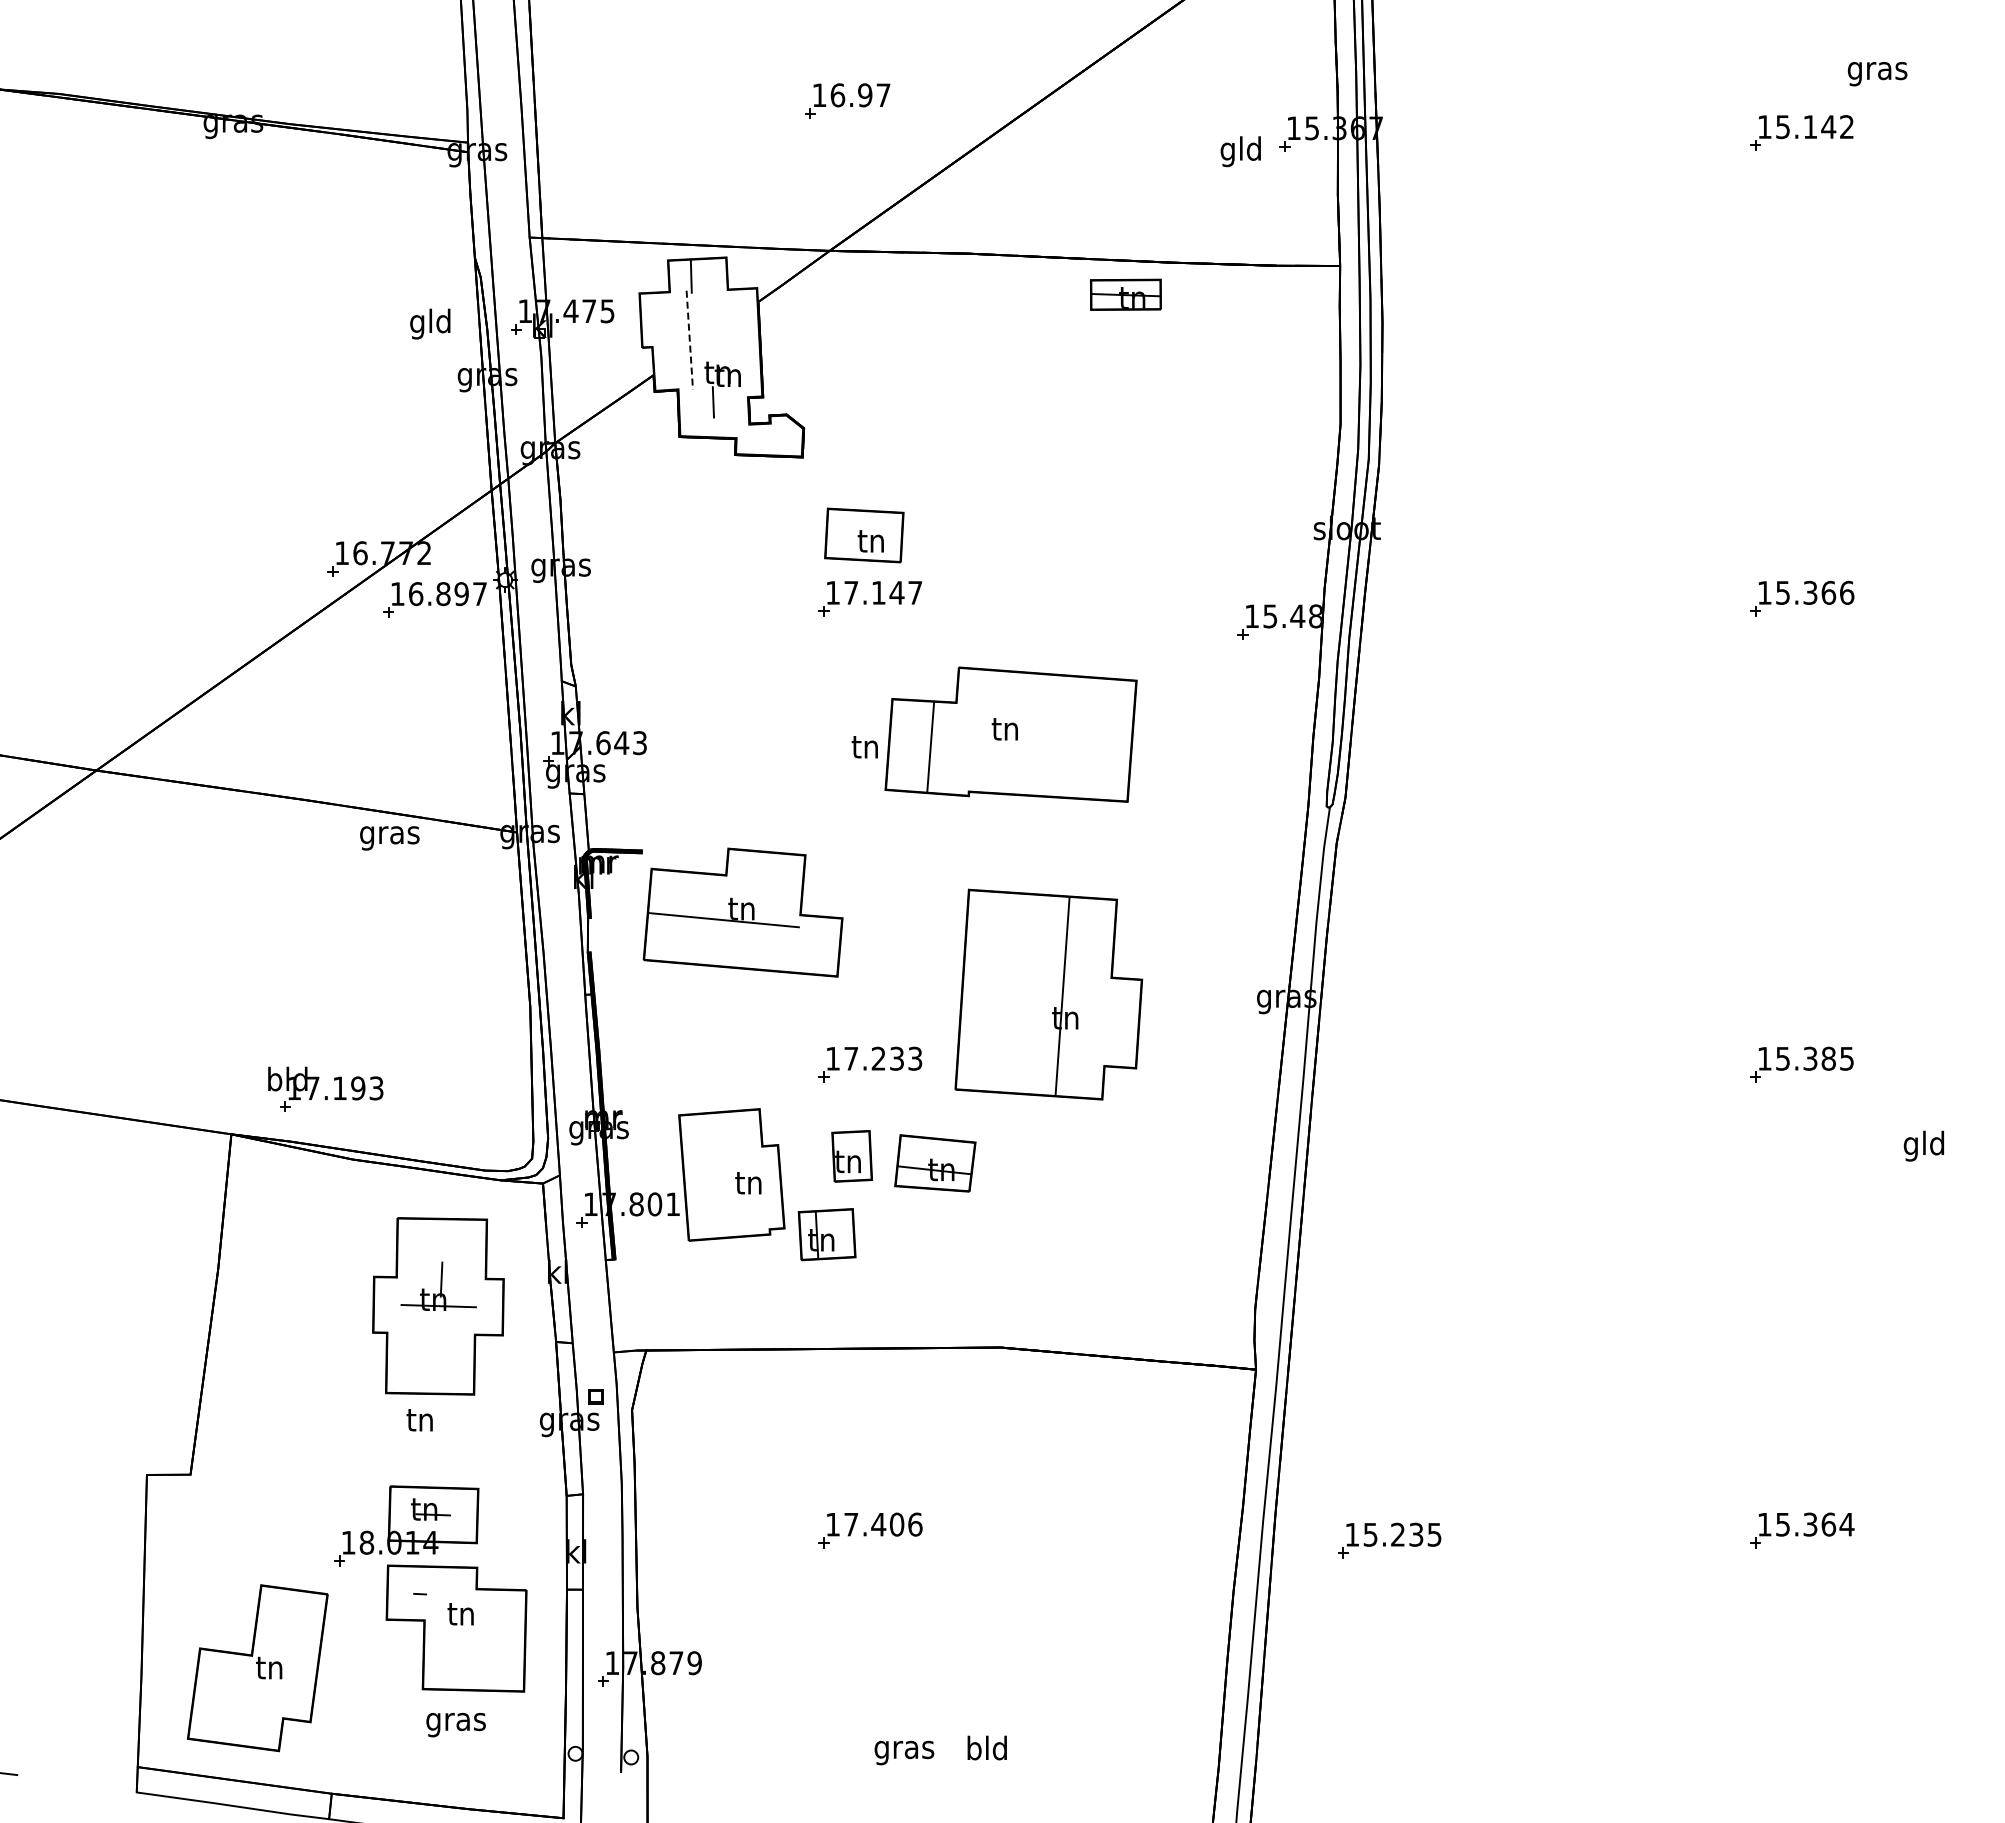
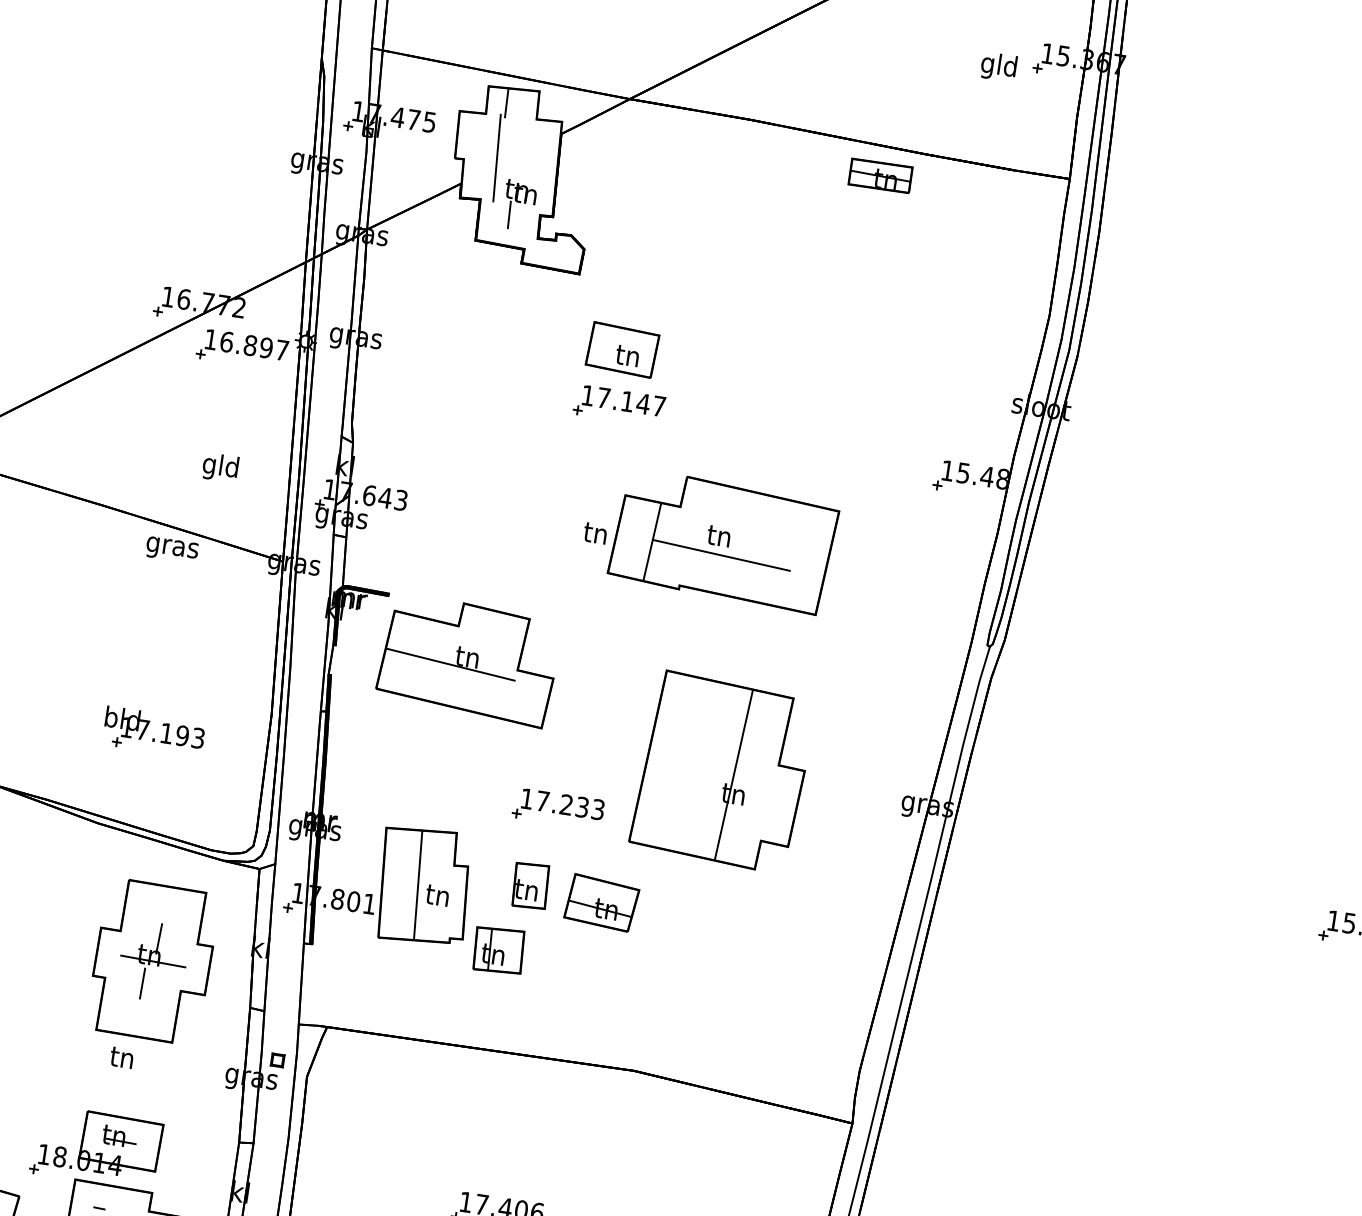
text: (430, 323) -> (220, 467), moved
line: (689, 340) -> (496, 158), dashed -> solid
line: (1010, 750) -> (720, 555), added
part: (325, 1096) -> (153, 738), moved
line: (724, 1174) -> (417, 884), added
line: (430, 1332) -> (142, 983), added

